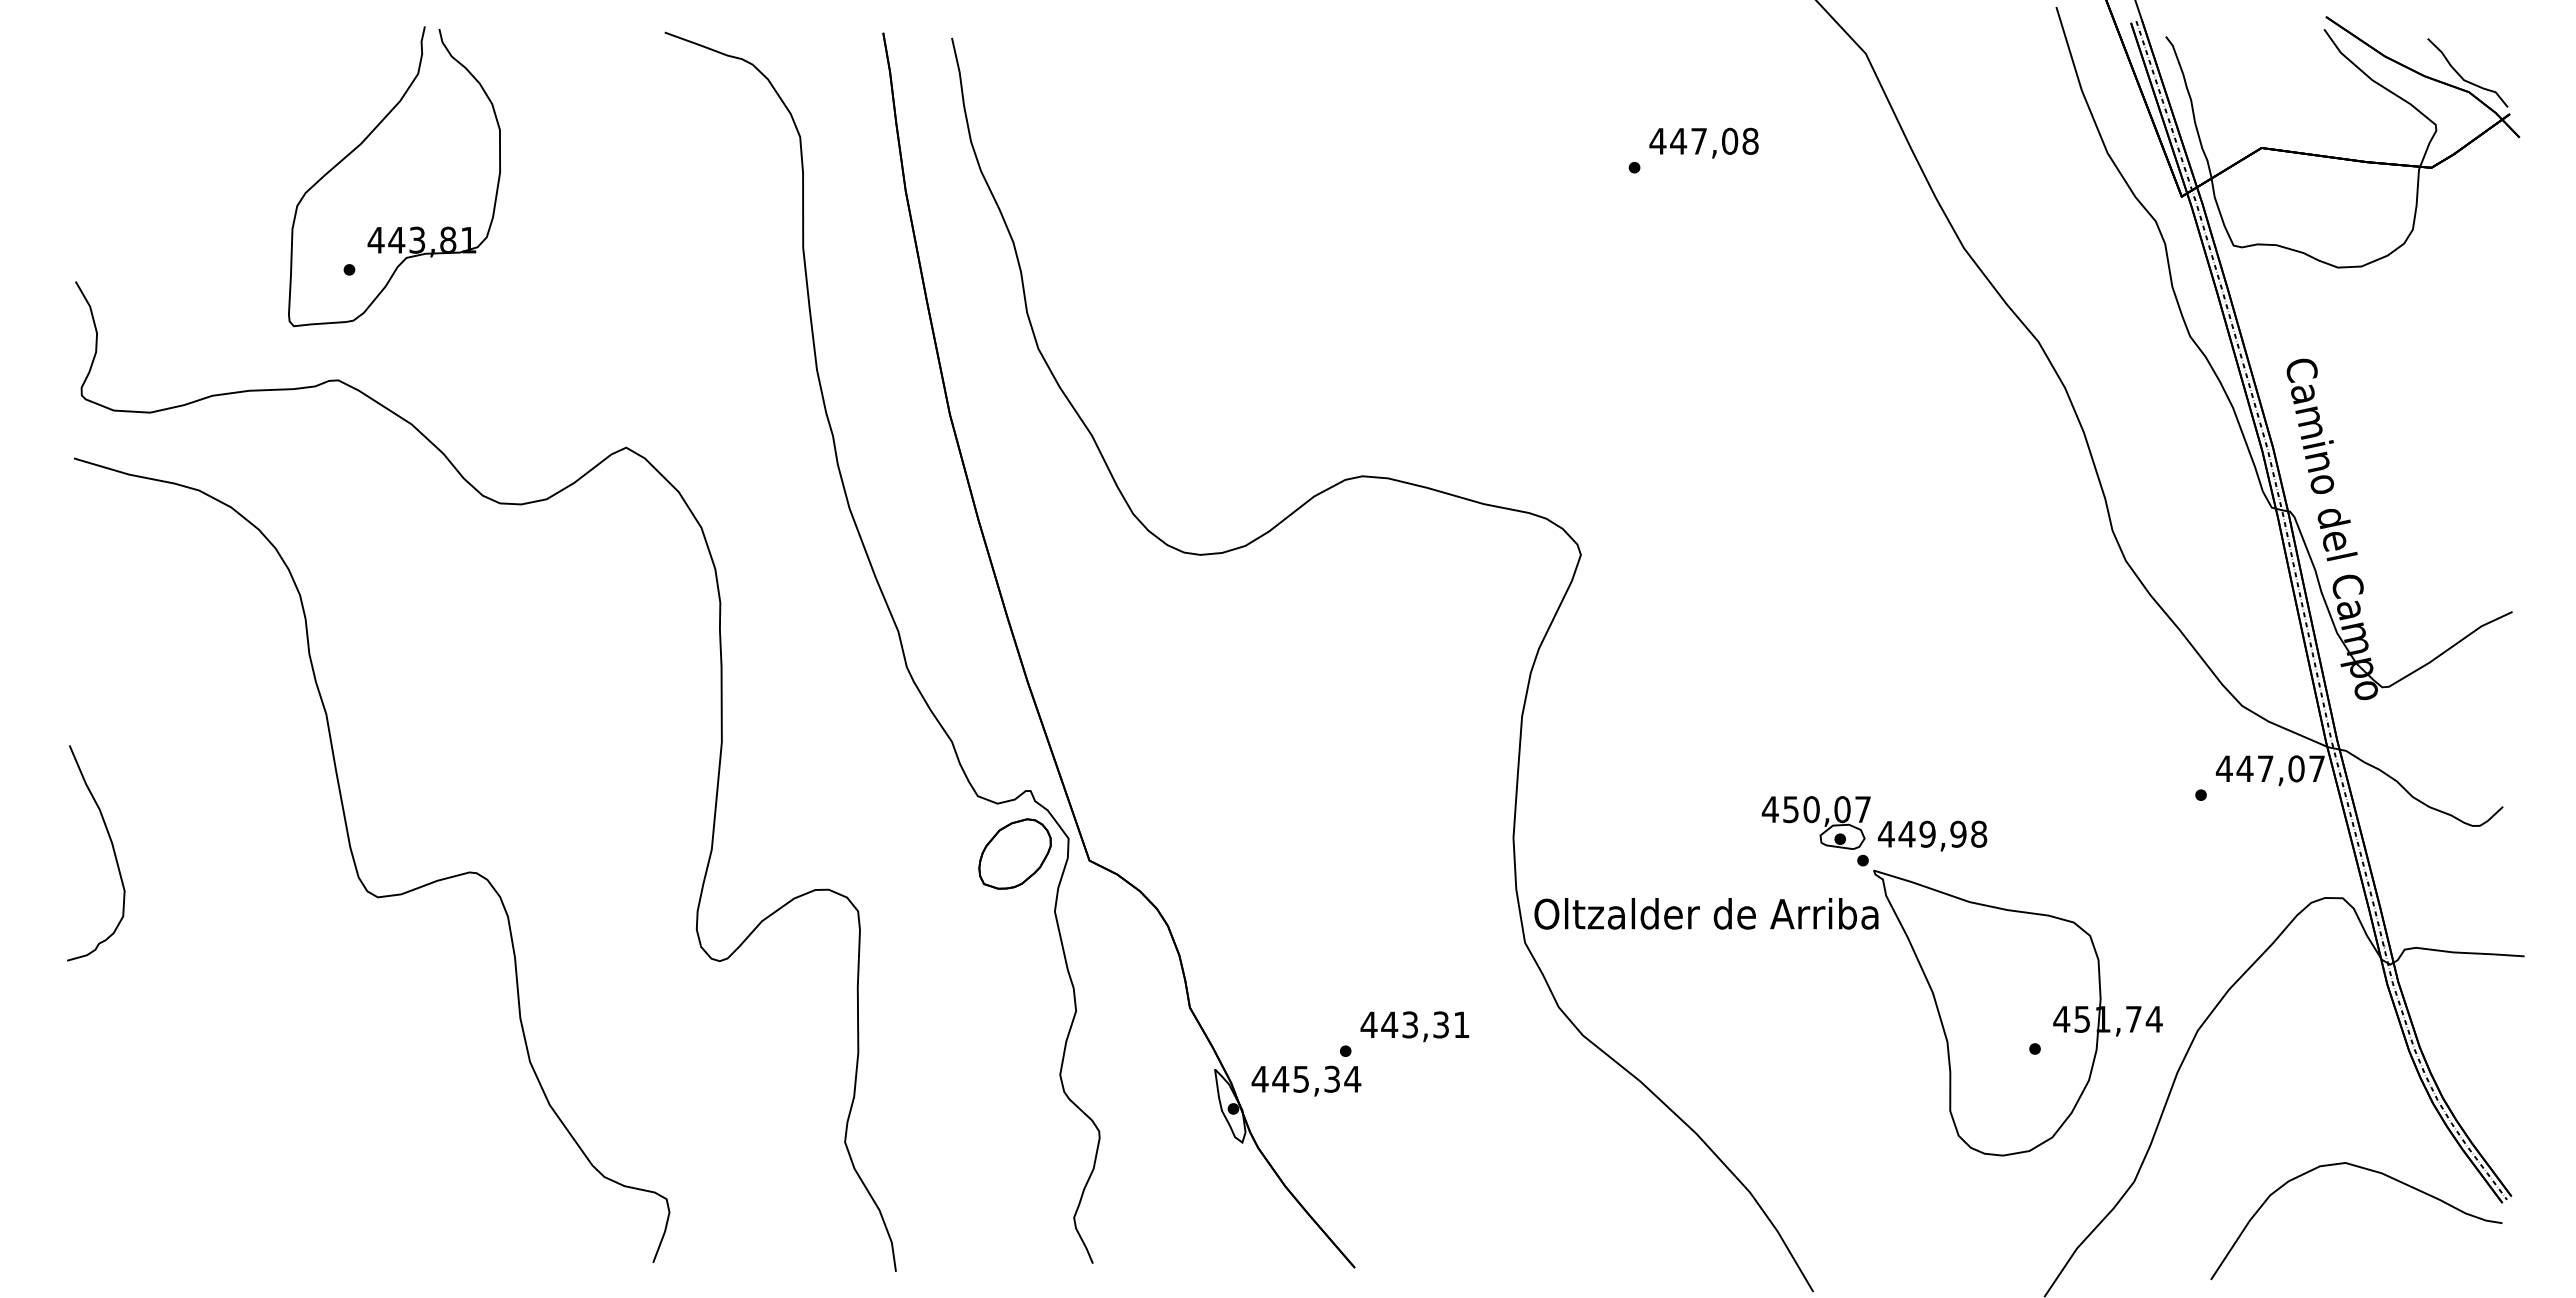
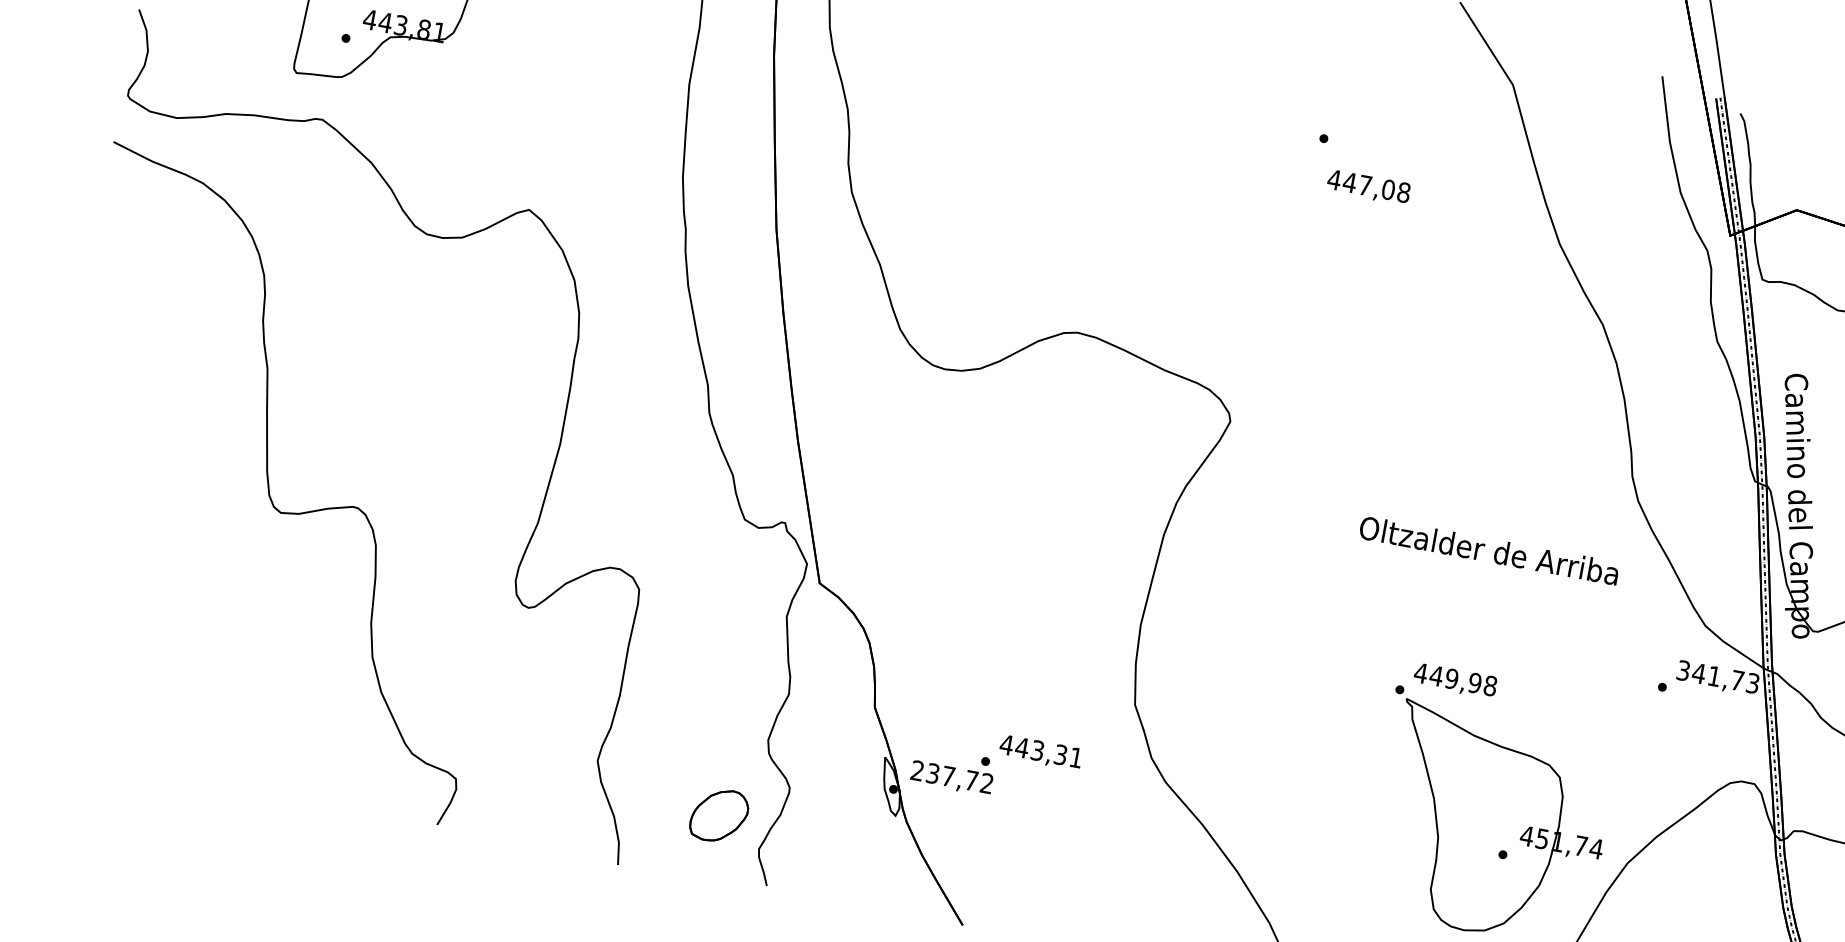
text: (1703, 142) -> (1368, 187), moved
text: (2269, 768) -> (1717, 676), 447,07 -> 341,73
part: (1815, 822) -> (1369, 654), removed
curve: (112, 849) -> (88, 440), removed
part: (1014, 853) -> (719, 815), moved
text: (1706, 913) -> (1489, 550), moved
text: (1306, 1078) -> (952, 776), 445,34 -> 237,72

